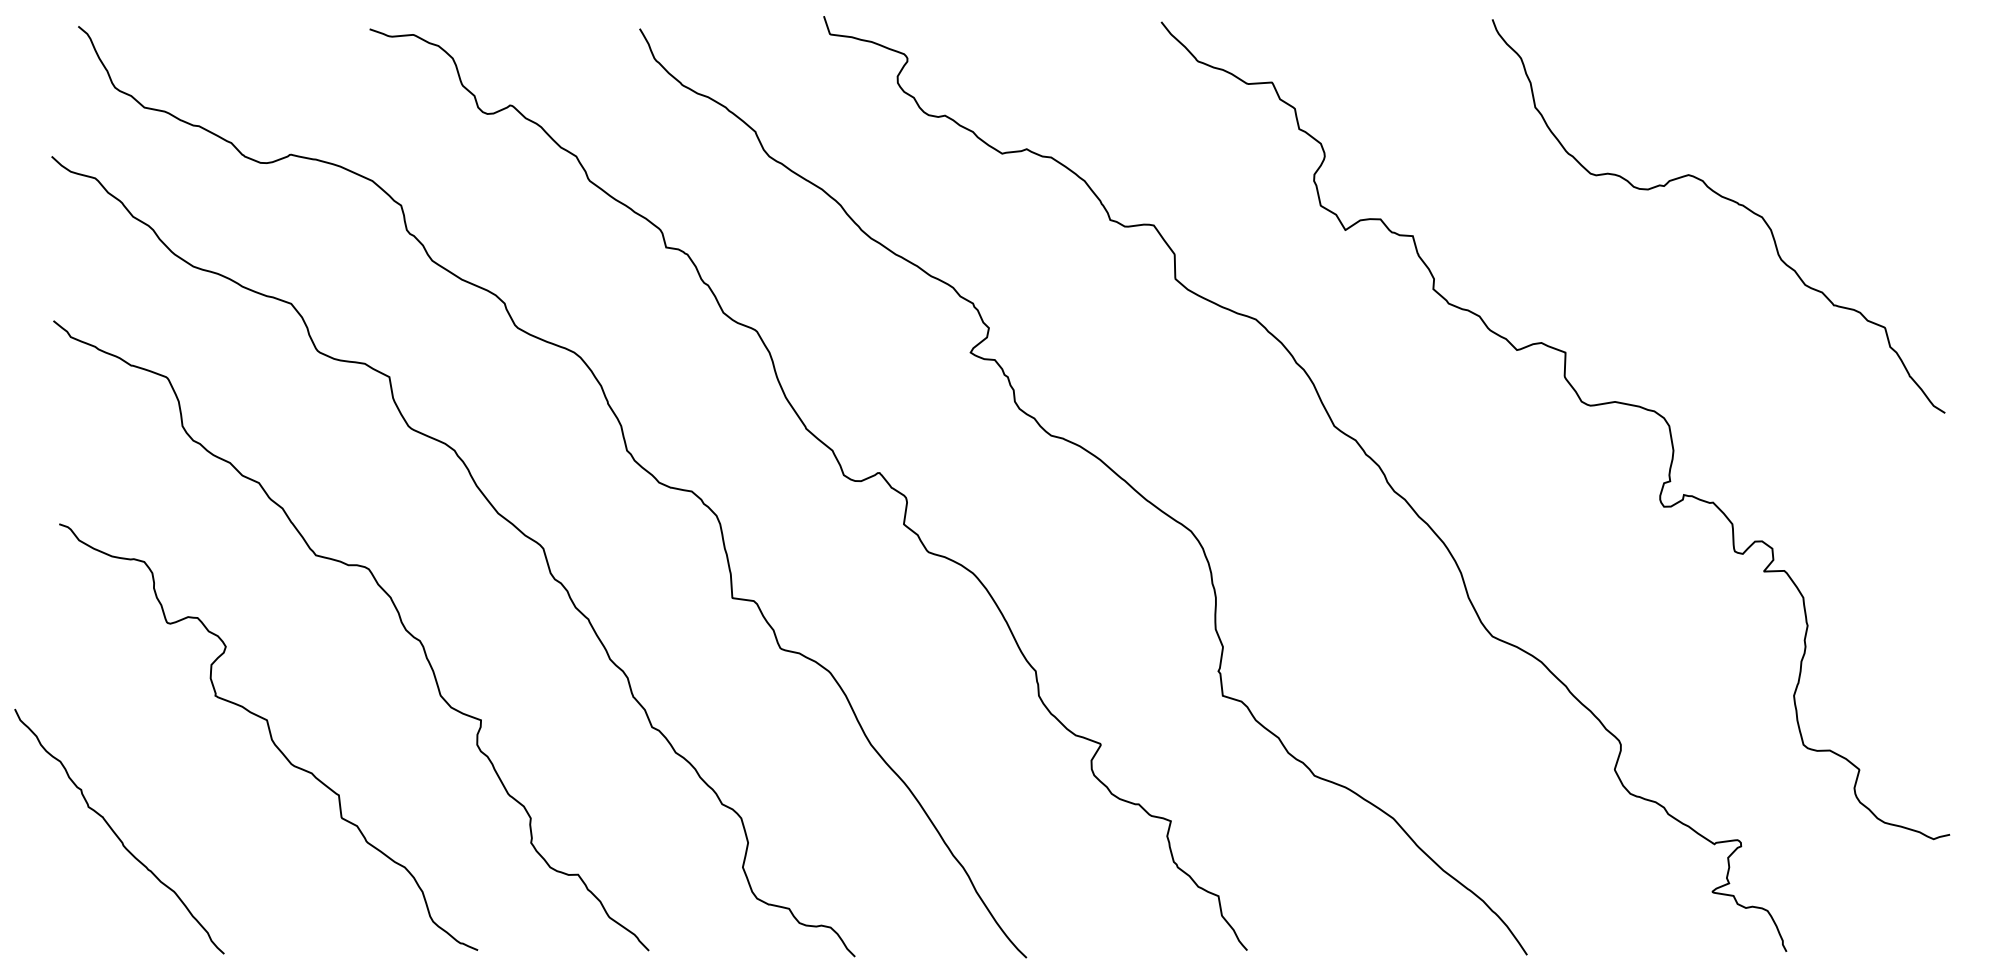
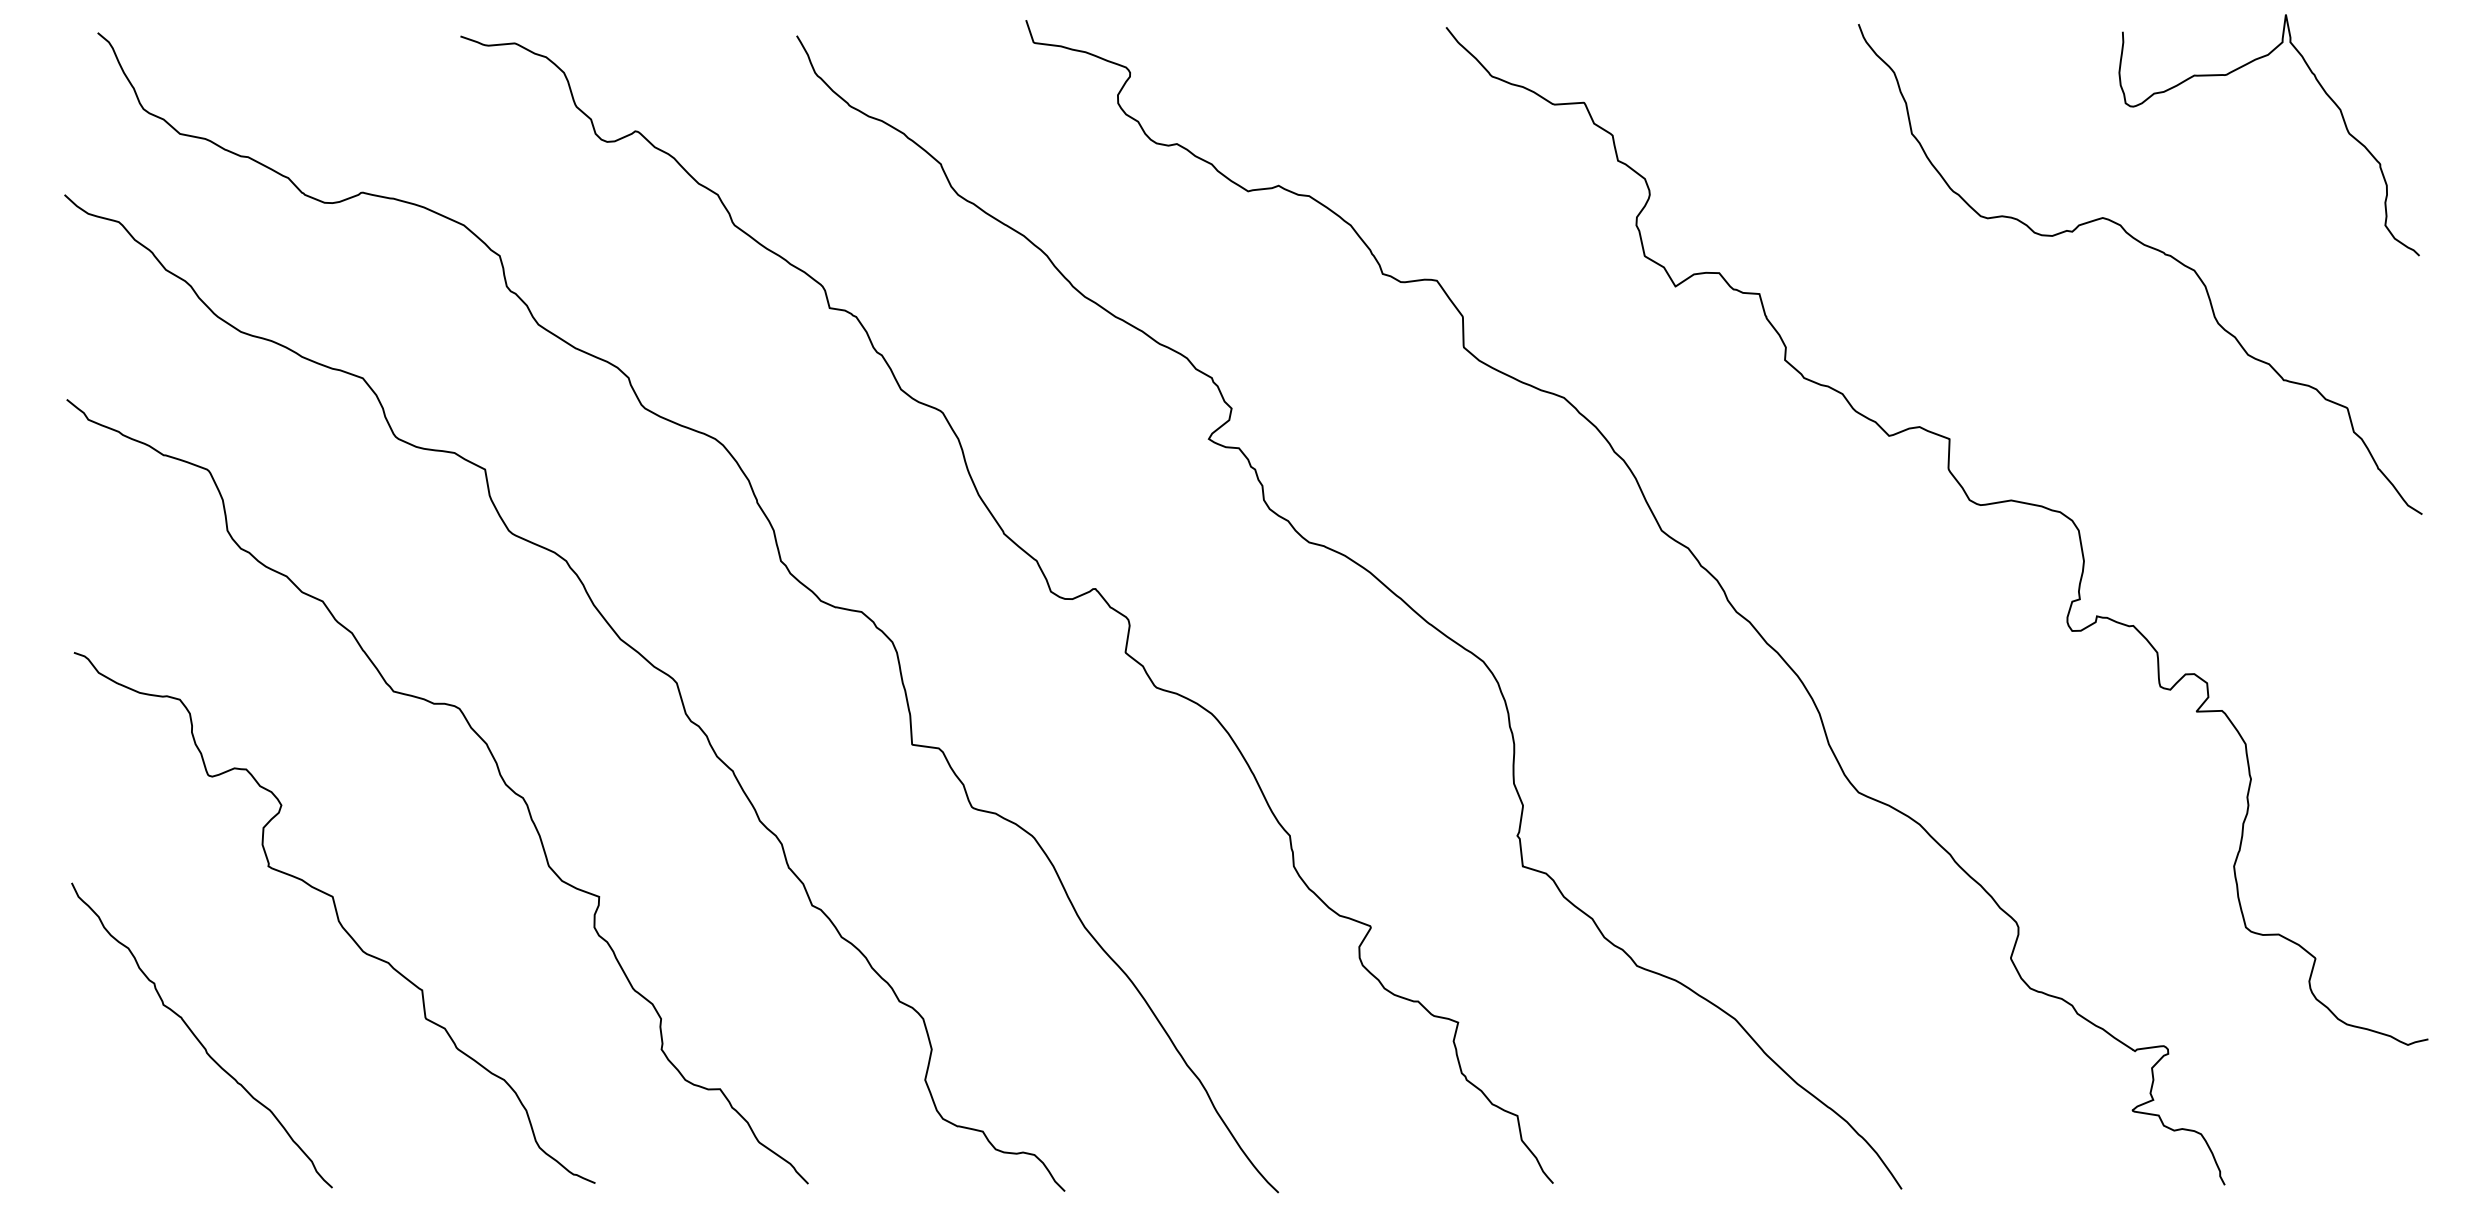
curve: (1867, 75) -> (2325, 94), added
curve: (116, 834) -> (198, 1038), moved

